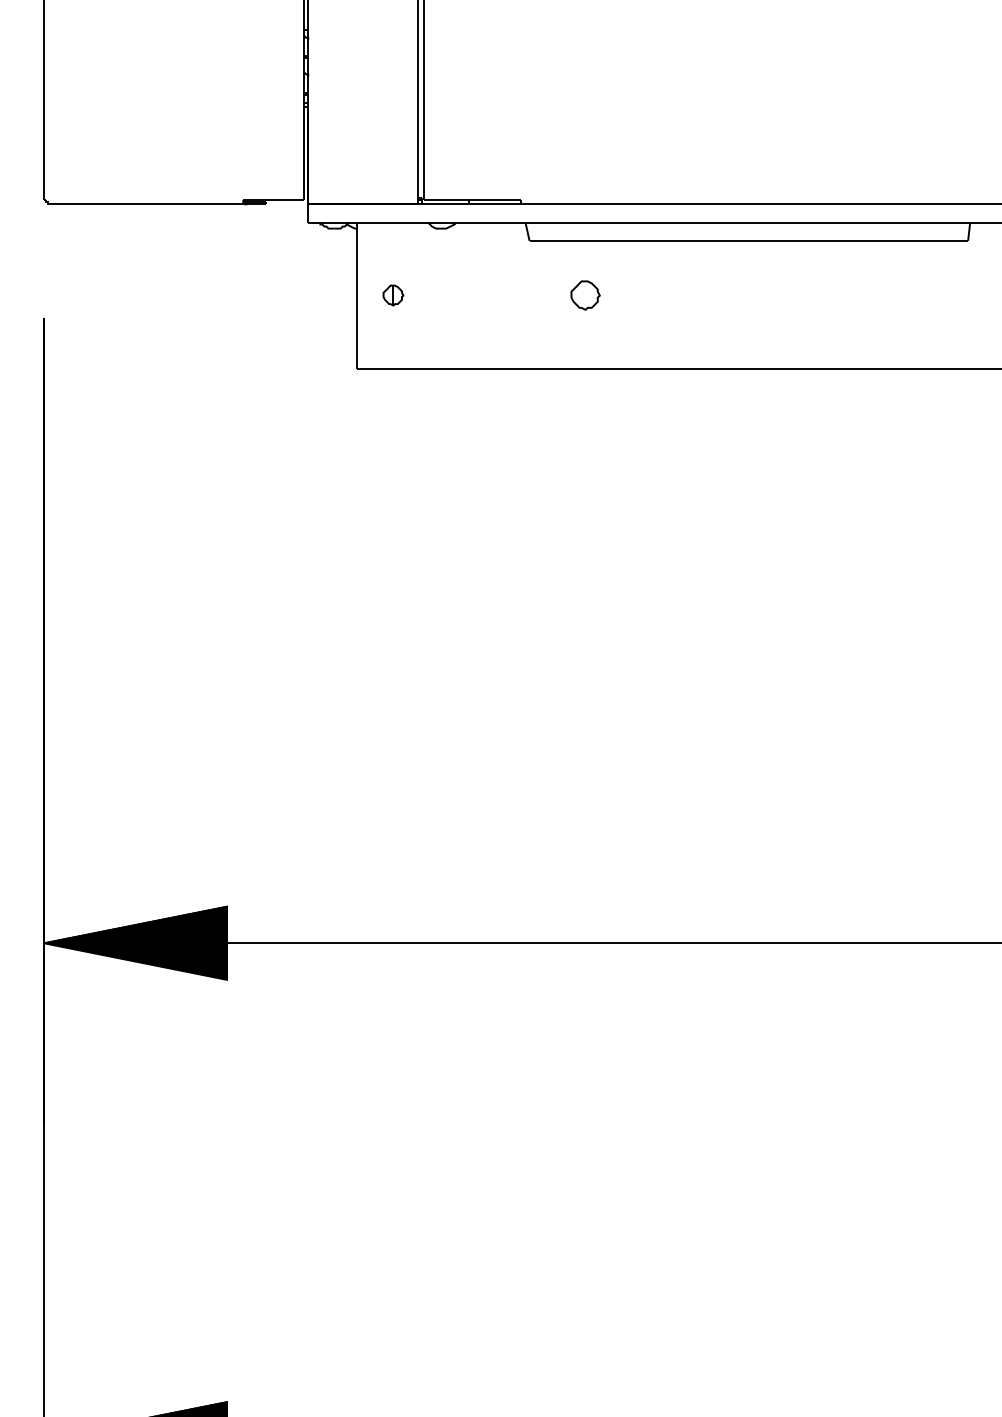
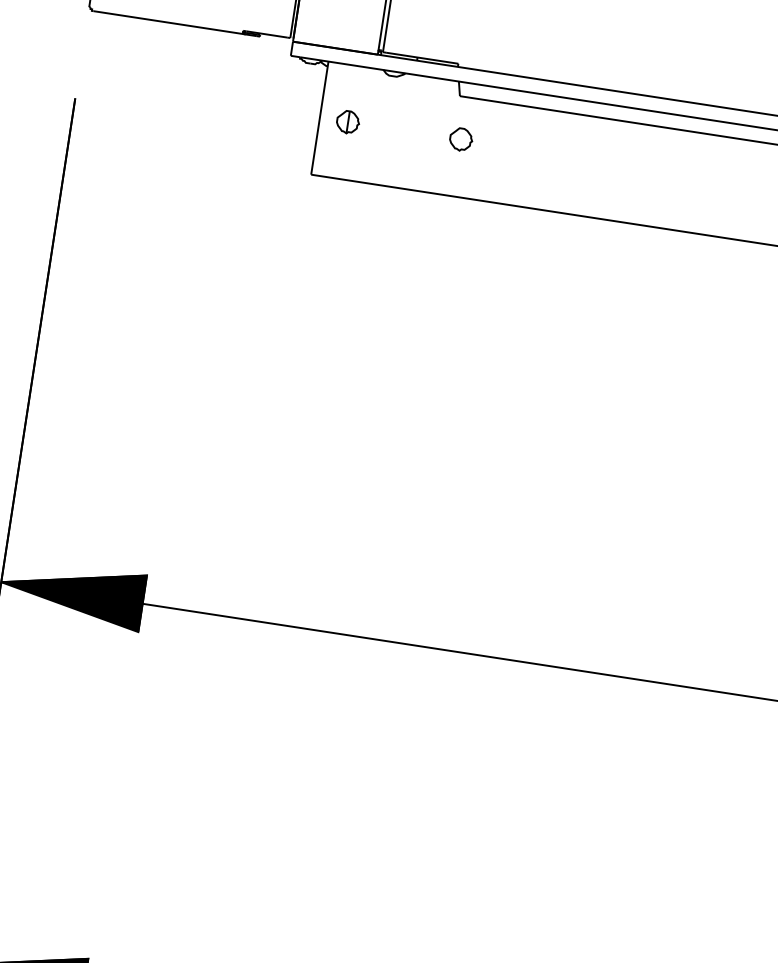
part: (393, 295) -> (348, 122), size x1.43
part: (585, 295) -> (461, 139), moved

